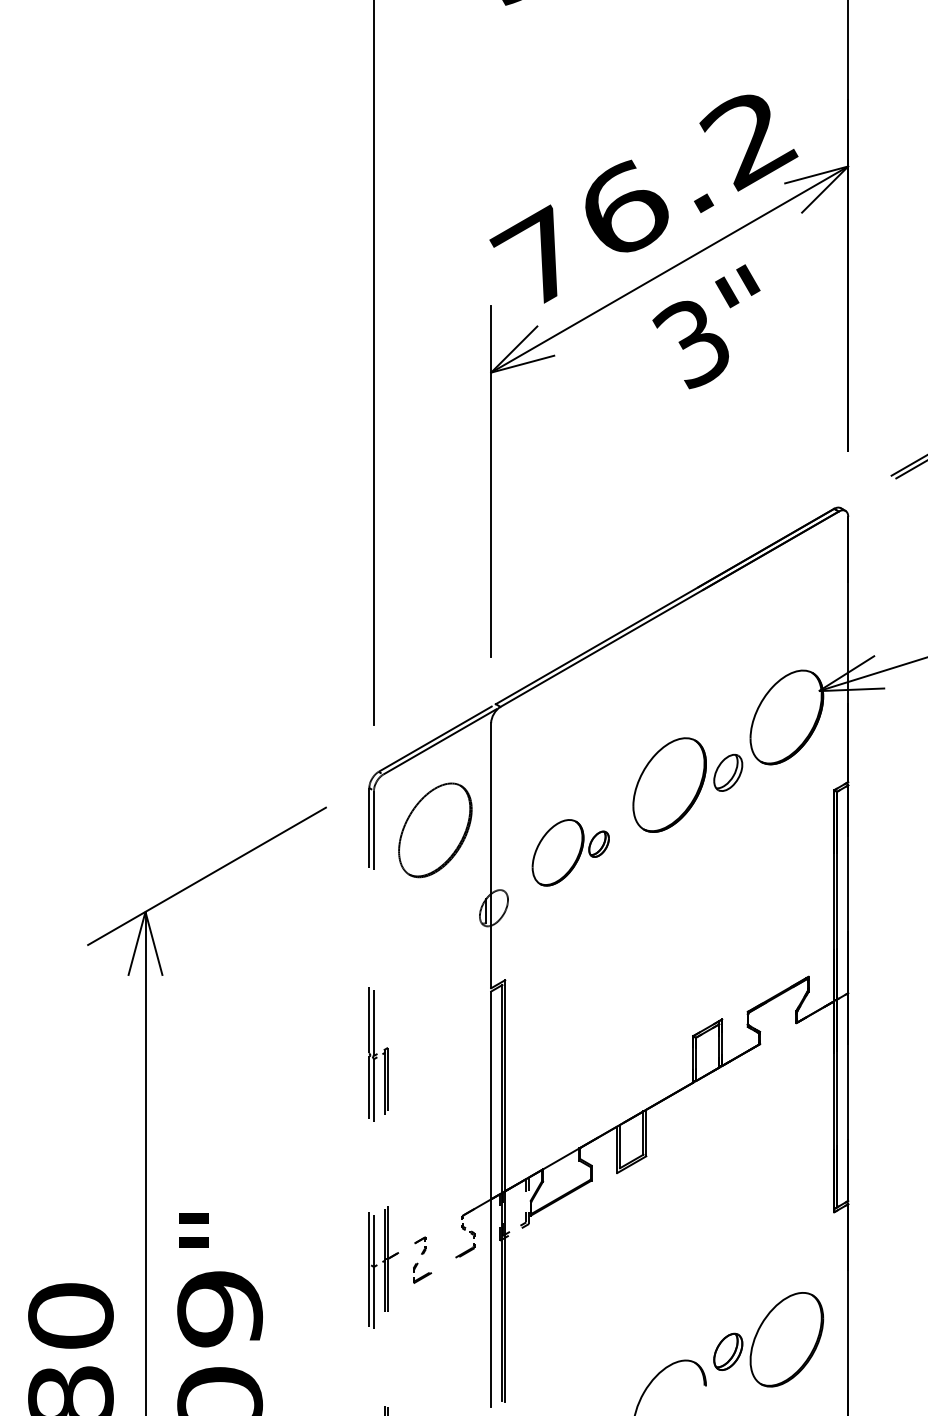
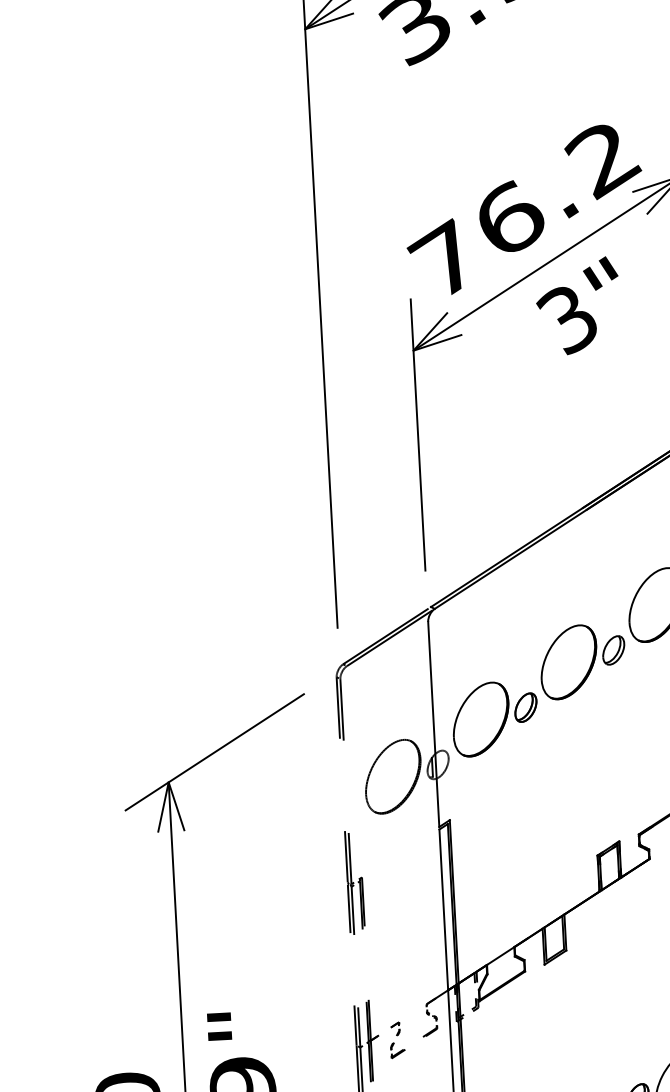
part: (435, 830) -> (393, 776), moved
part: (570, 852) -> (495, 718), size x1.43

